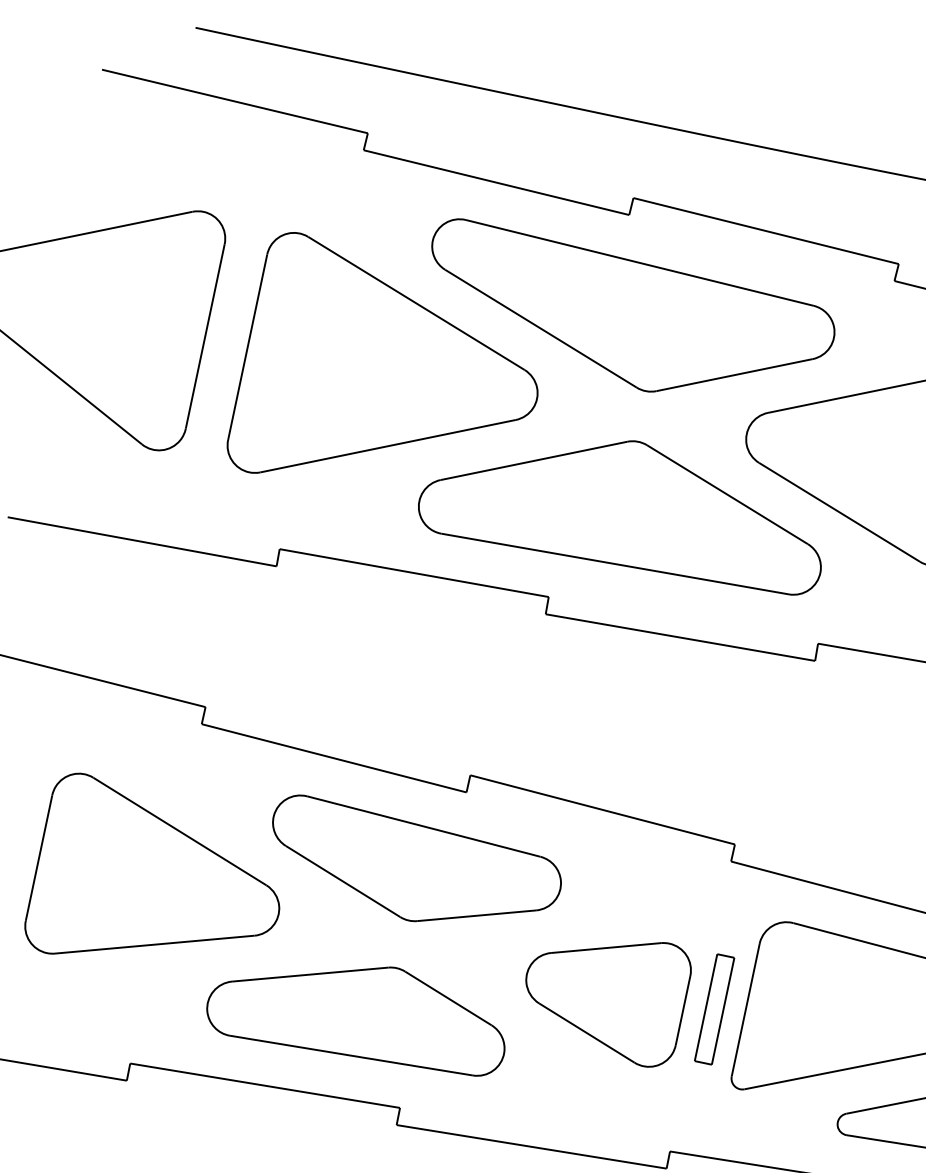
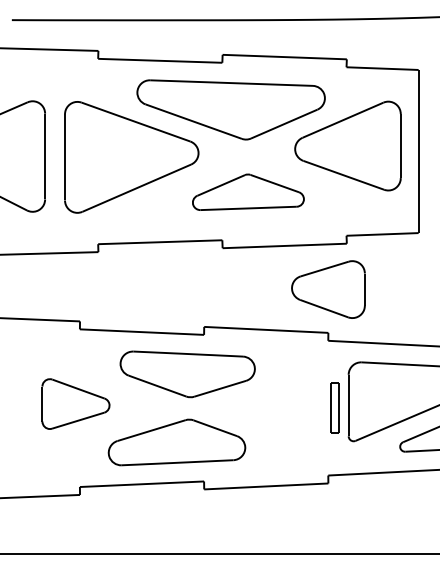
part: (627, 503) -> (248, 191), size x0.6
part: (158, 881) -> (75, 403), size x0.6
part: (604, 993) -> (328, 289), moved

